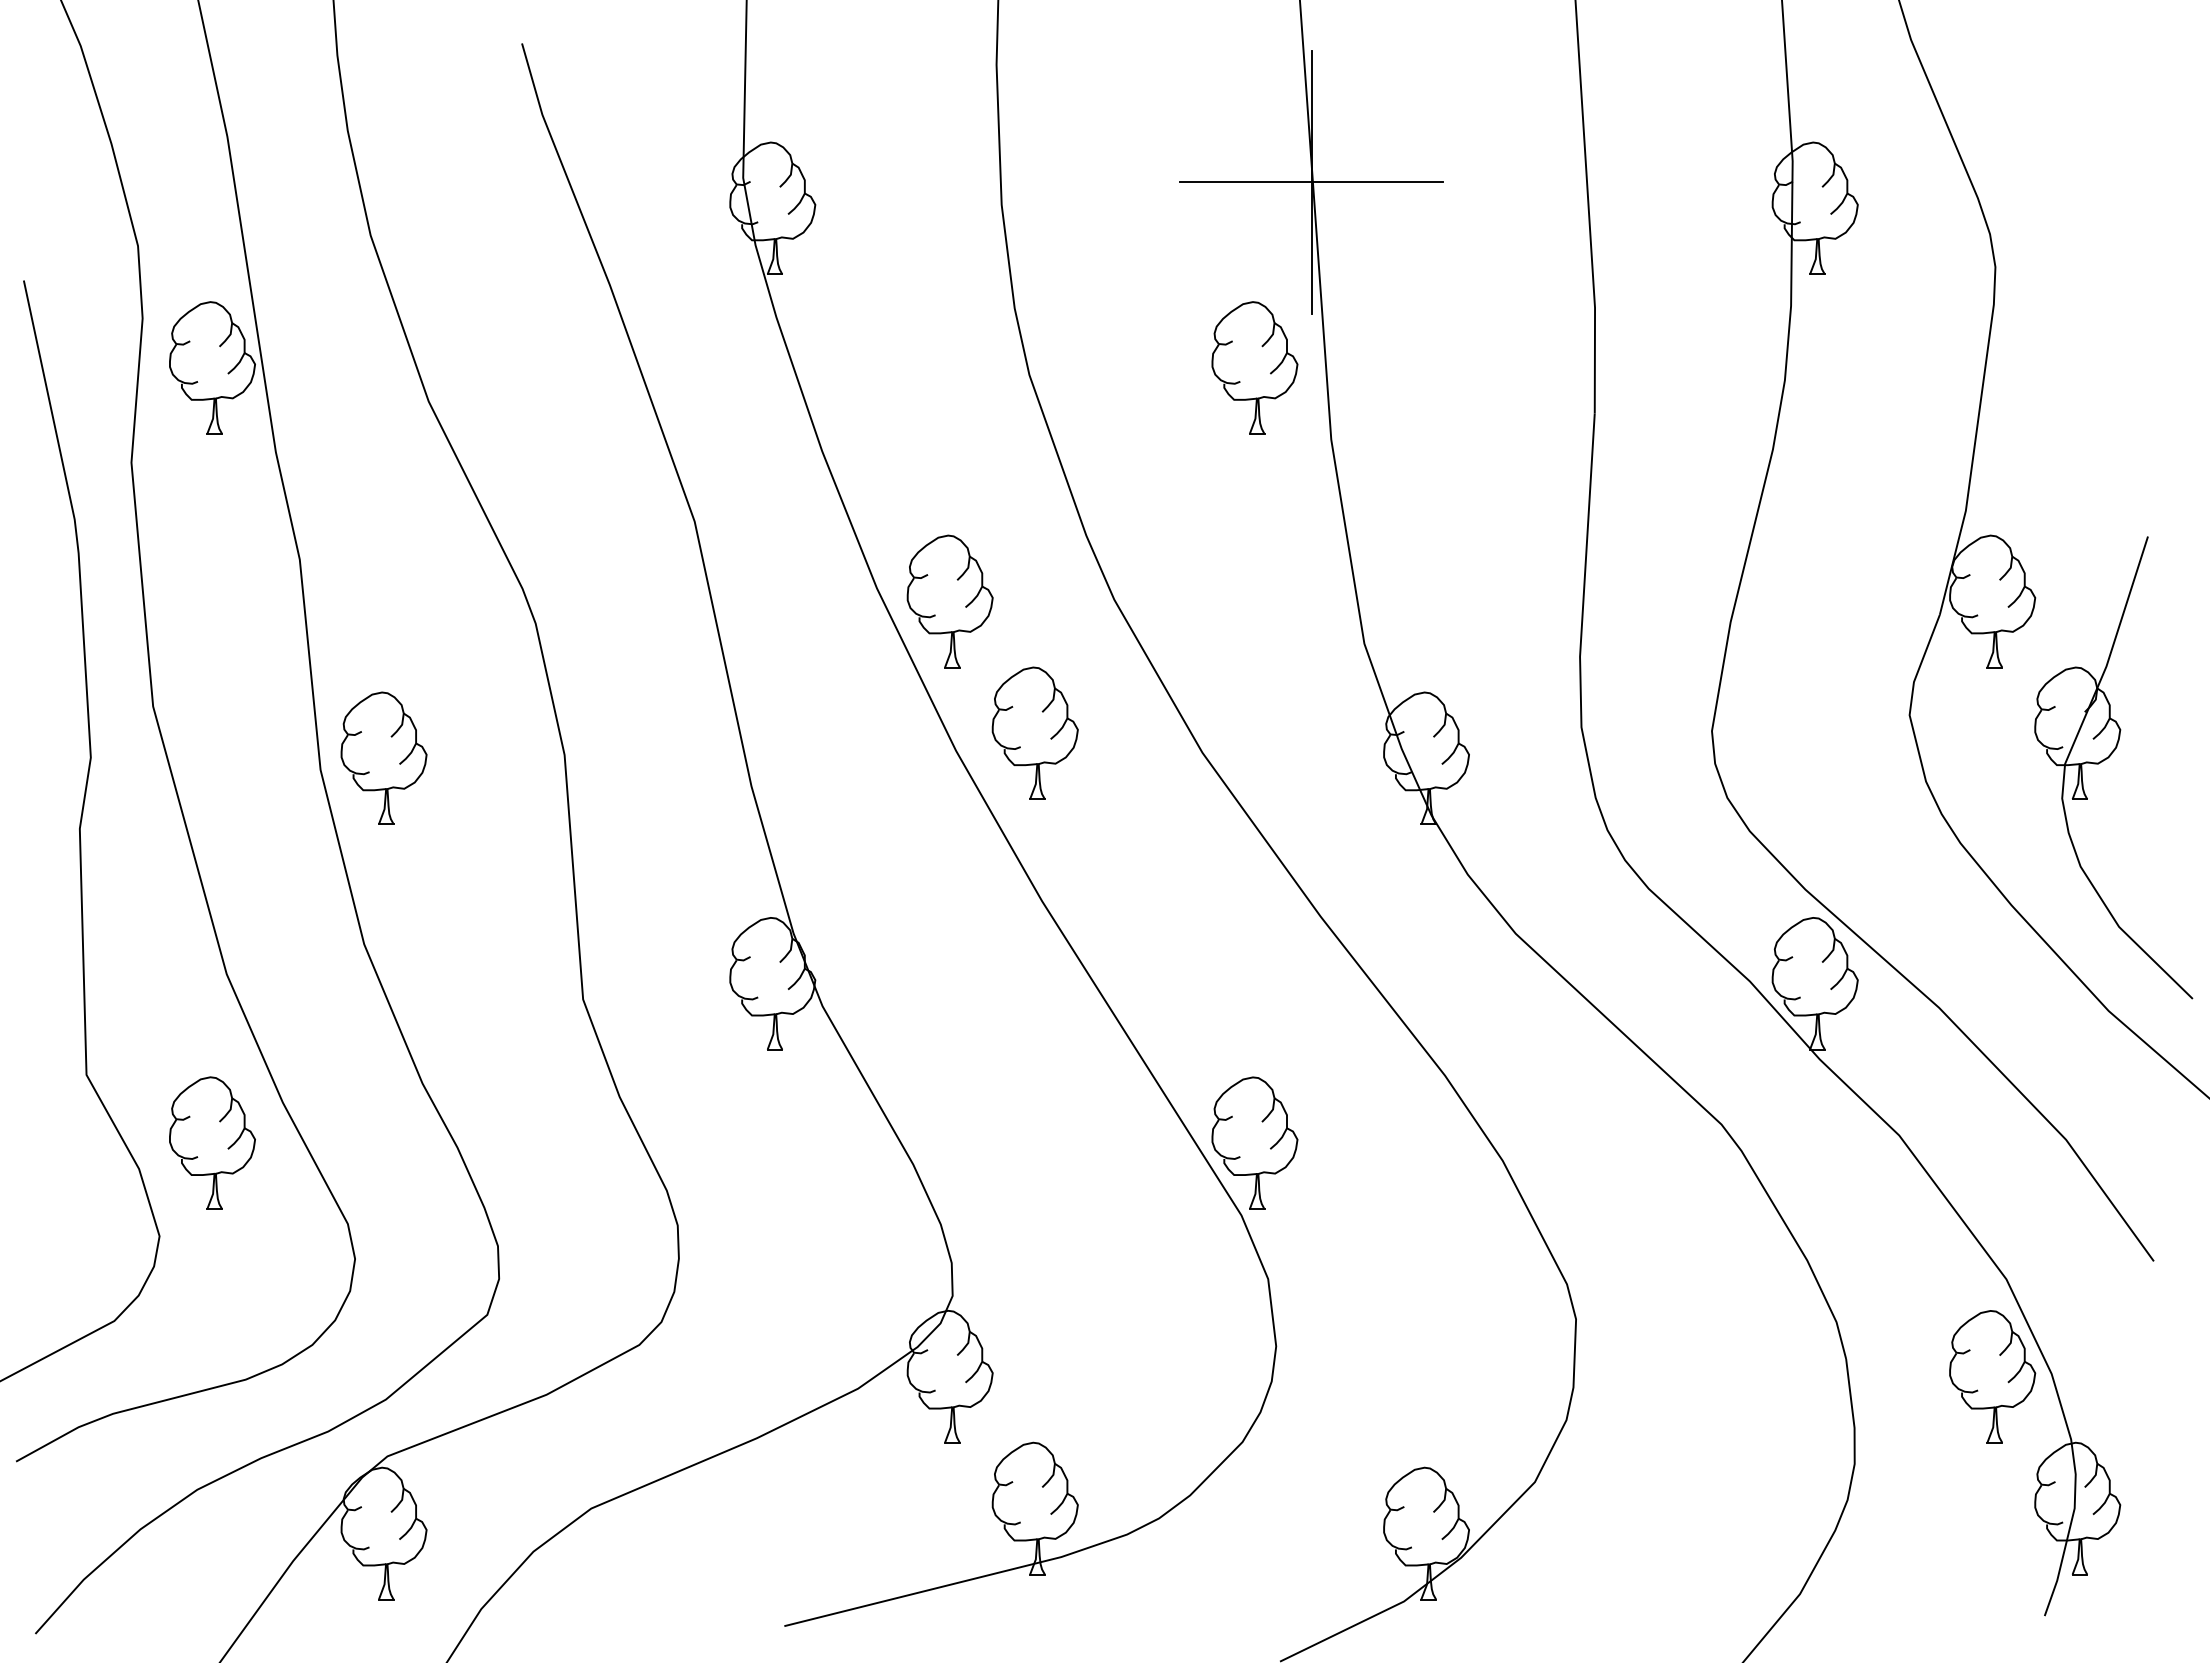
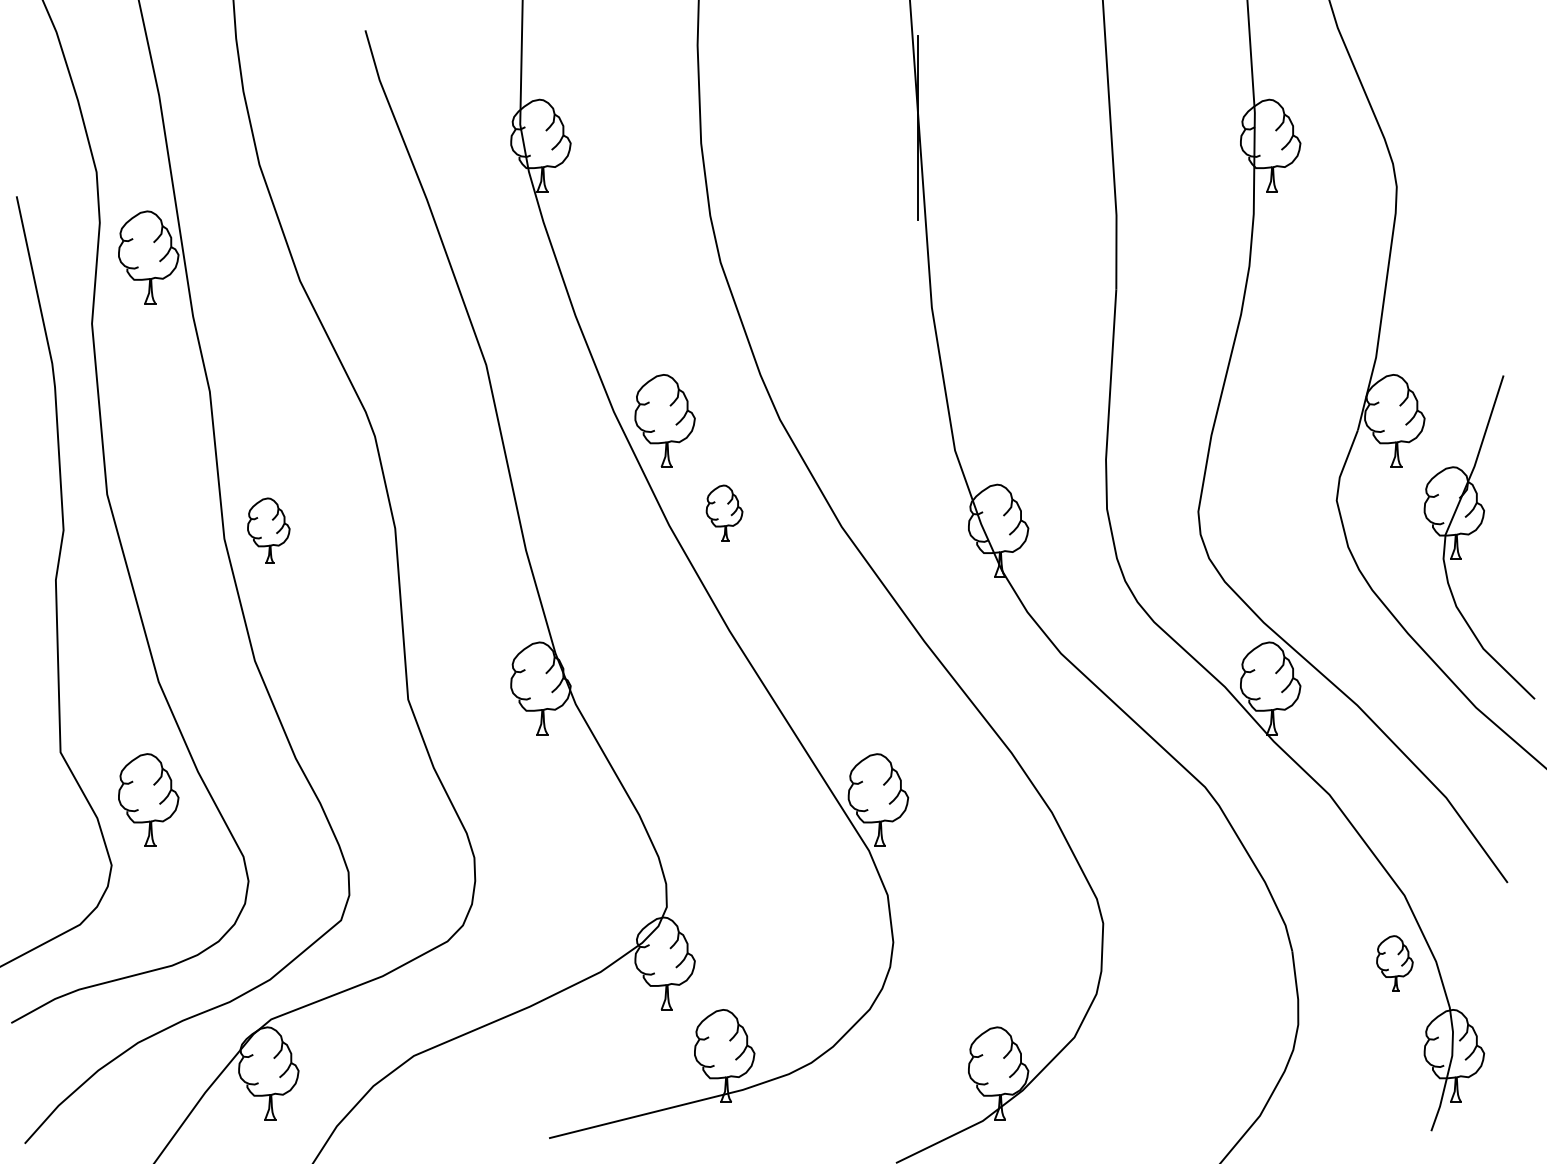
line: (1311, 182) -> (918, 127), removed
part: (1254, 367) -> (878, 257), removed
part: (1034, 732) -> (724, 512), size x0.6
part: (383, 757) -> (268, 530), size x0.7
part: (1992, 1376) -> (1394, 963), size x0.6

